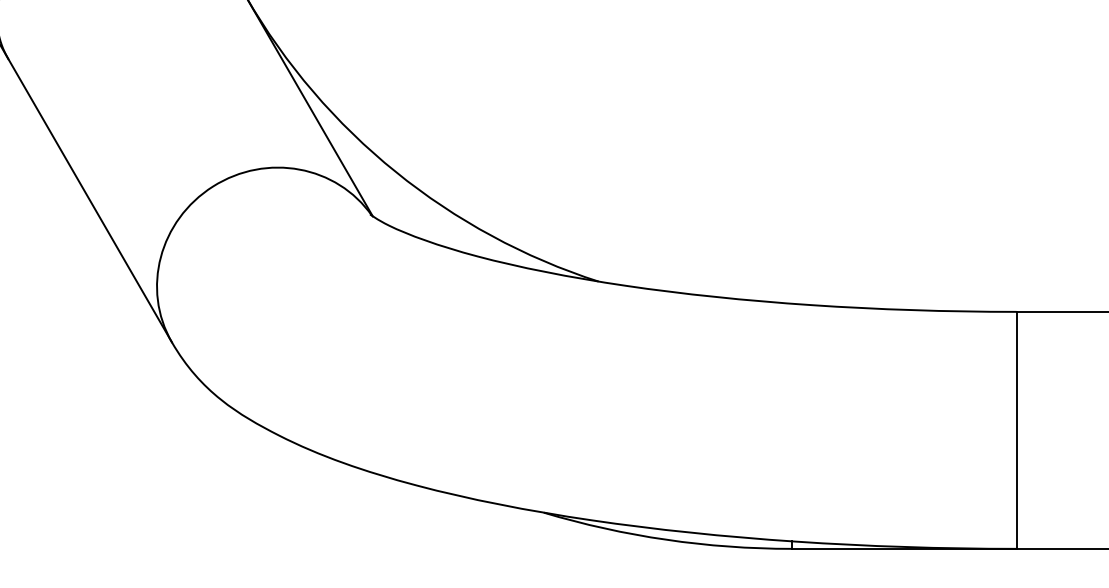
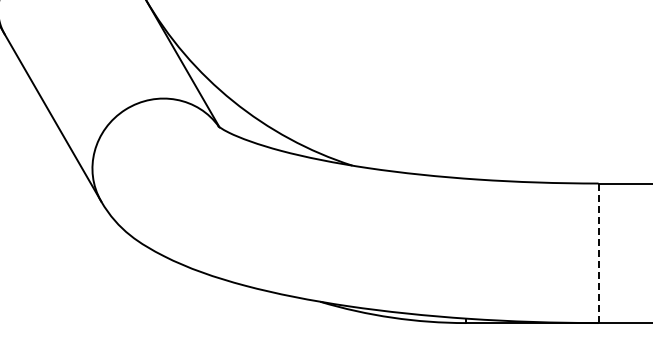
line: (1016, 430) -> (598, 253), solid -> dashed

